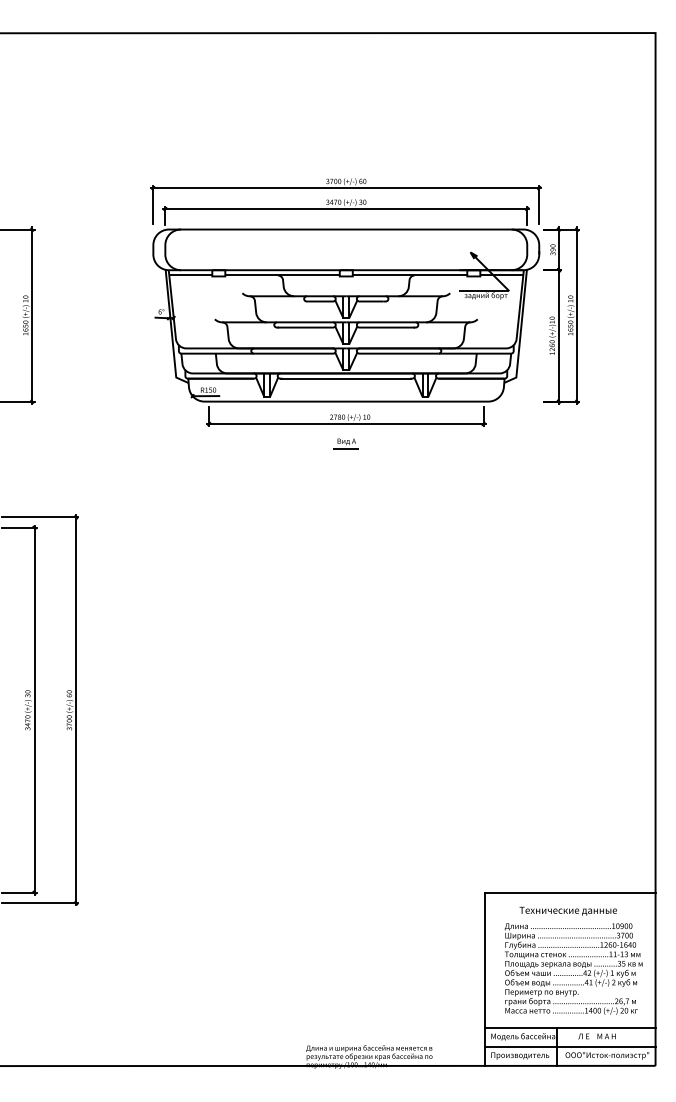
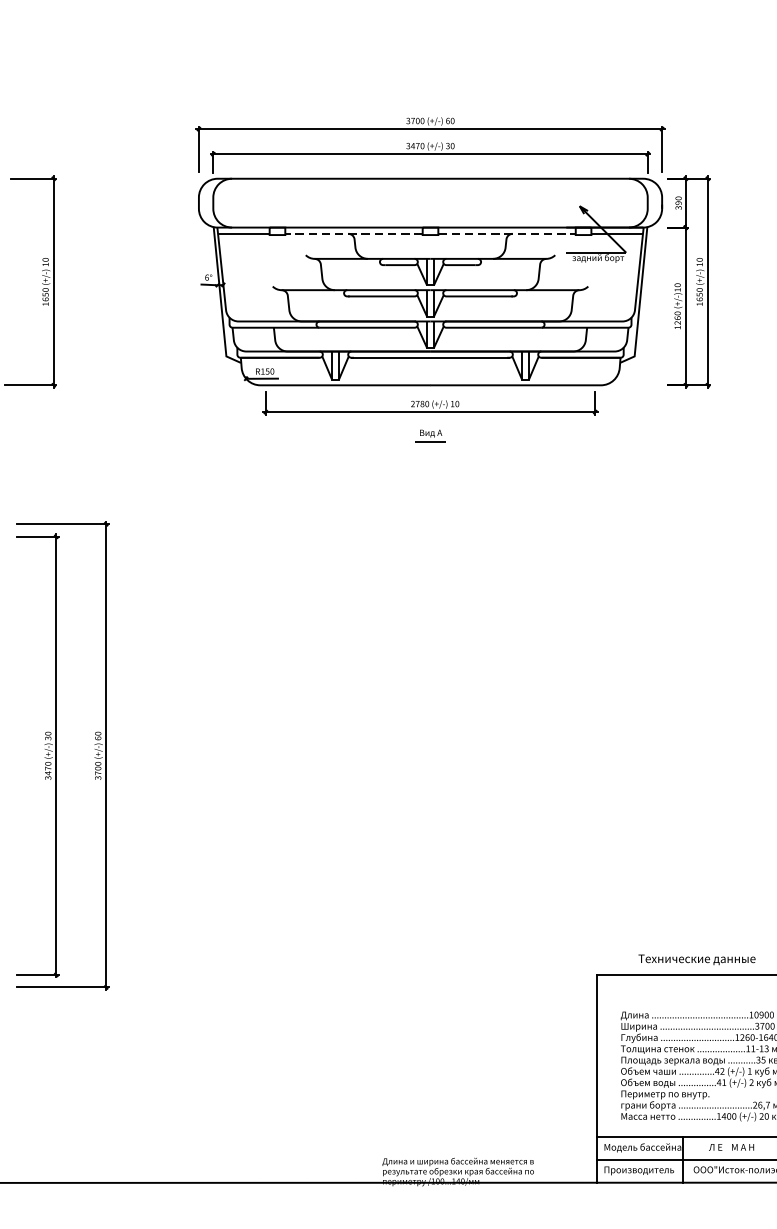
line: (282, 275) -> (353, 233), solid -> dashed
line: (410, 275) -> (507, 233), solid -> dashed
text: (567, 910) -> (696, 958), moved

